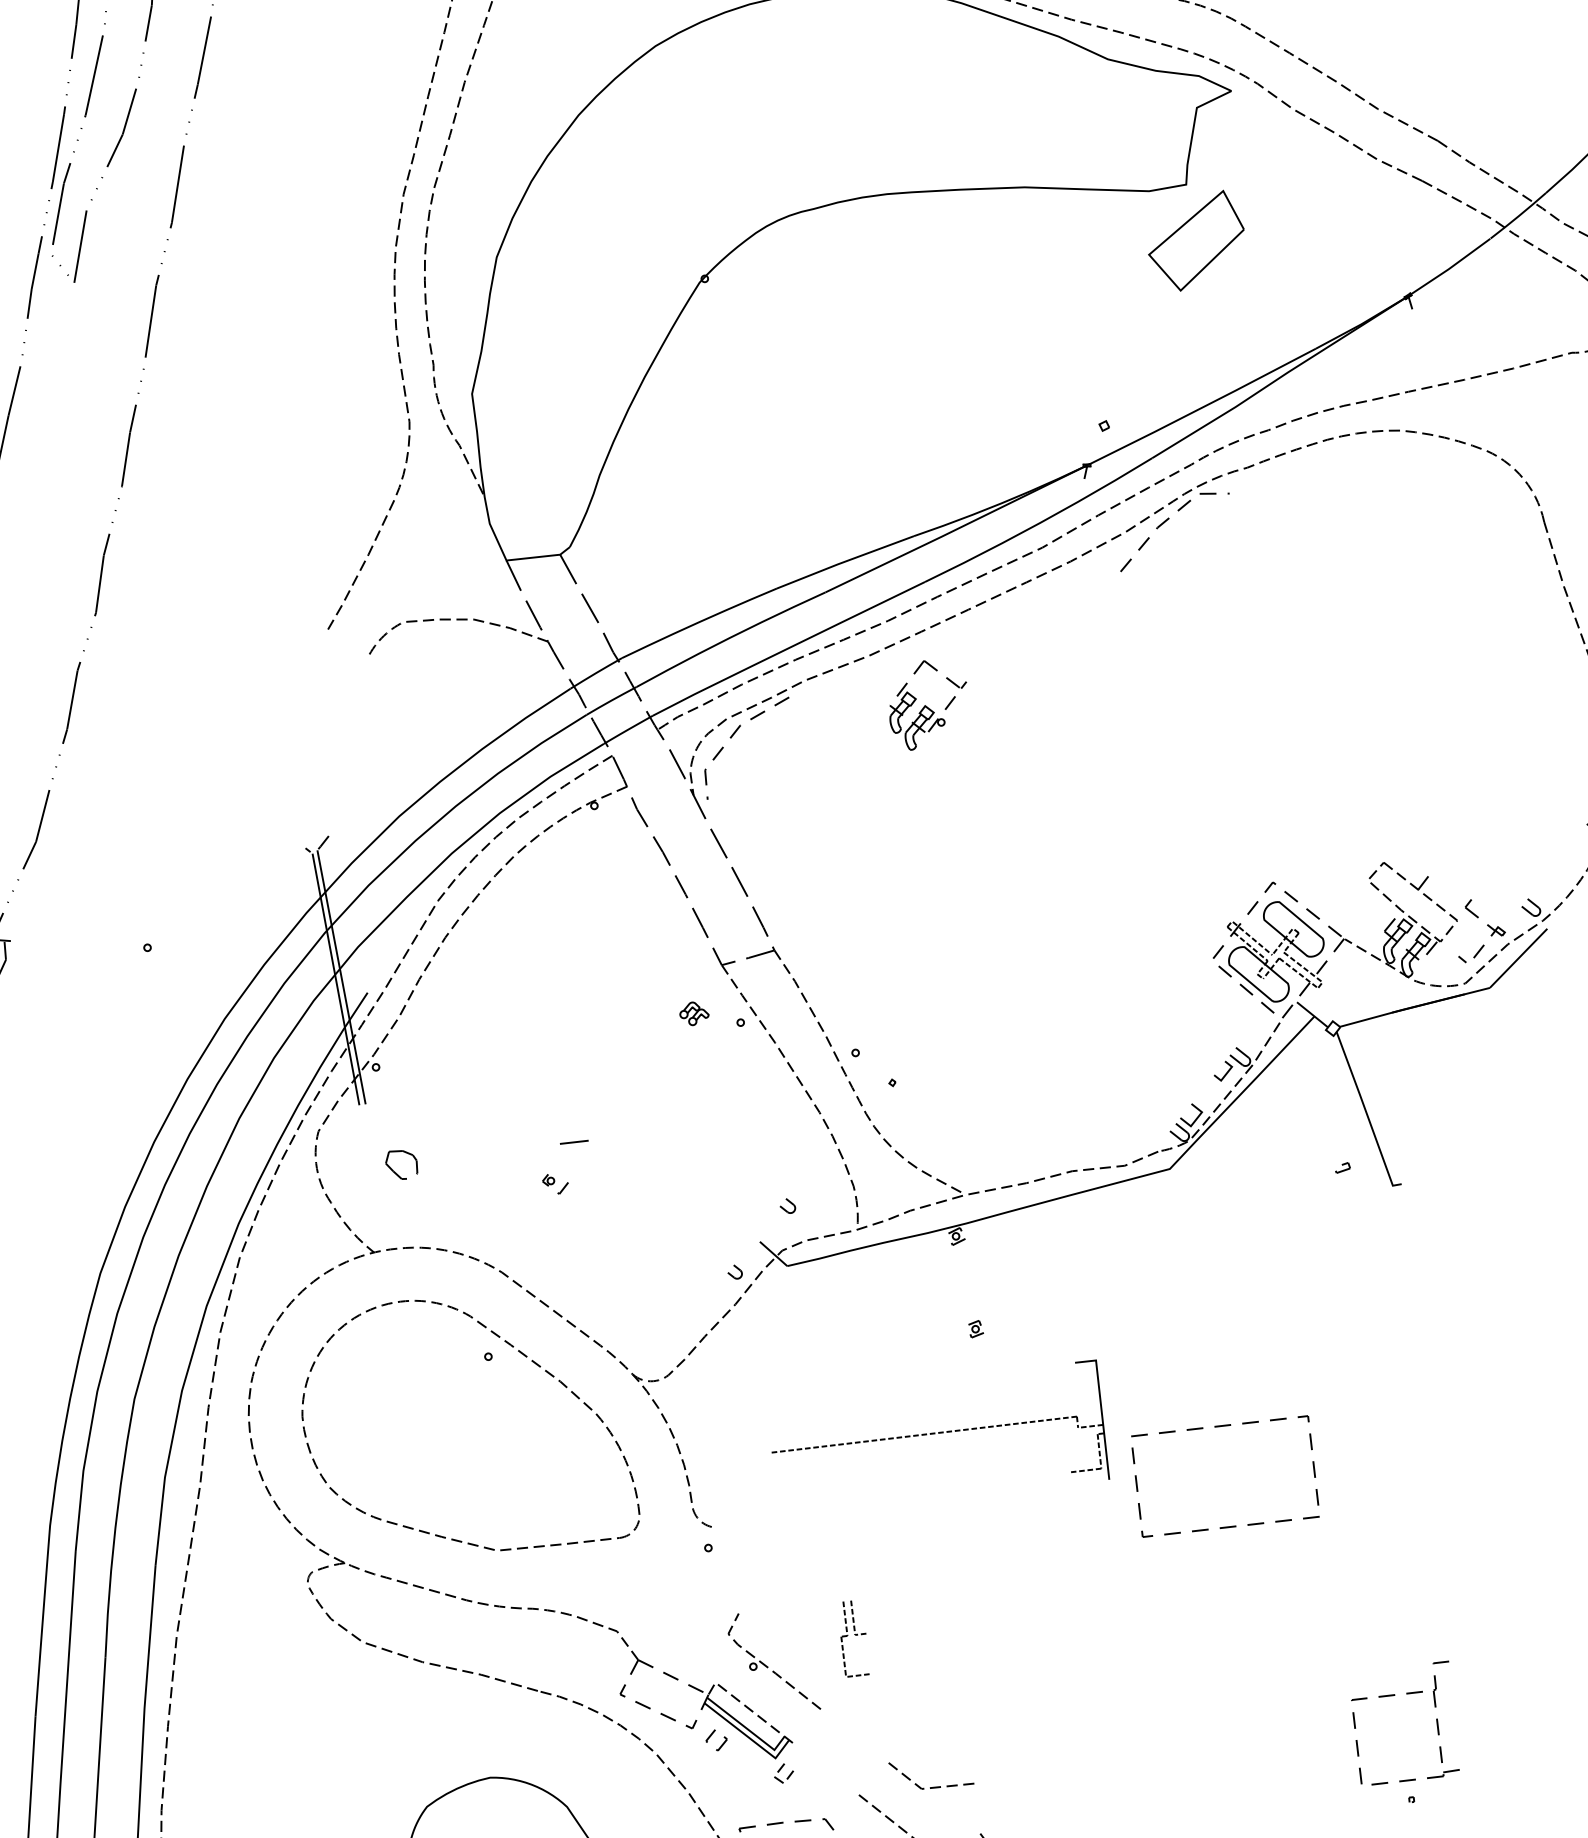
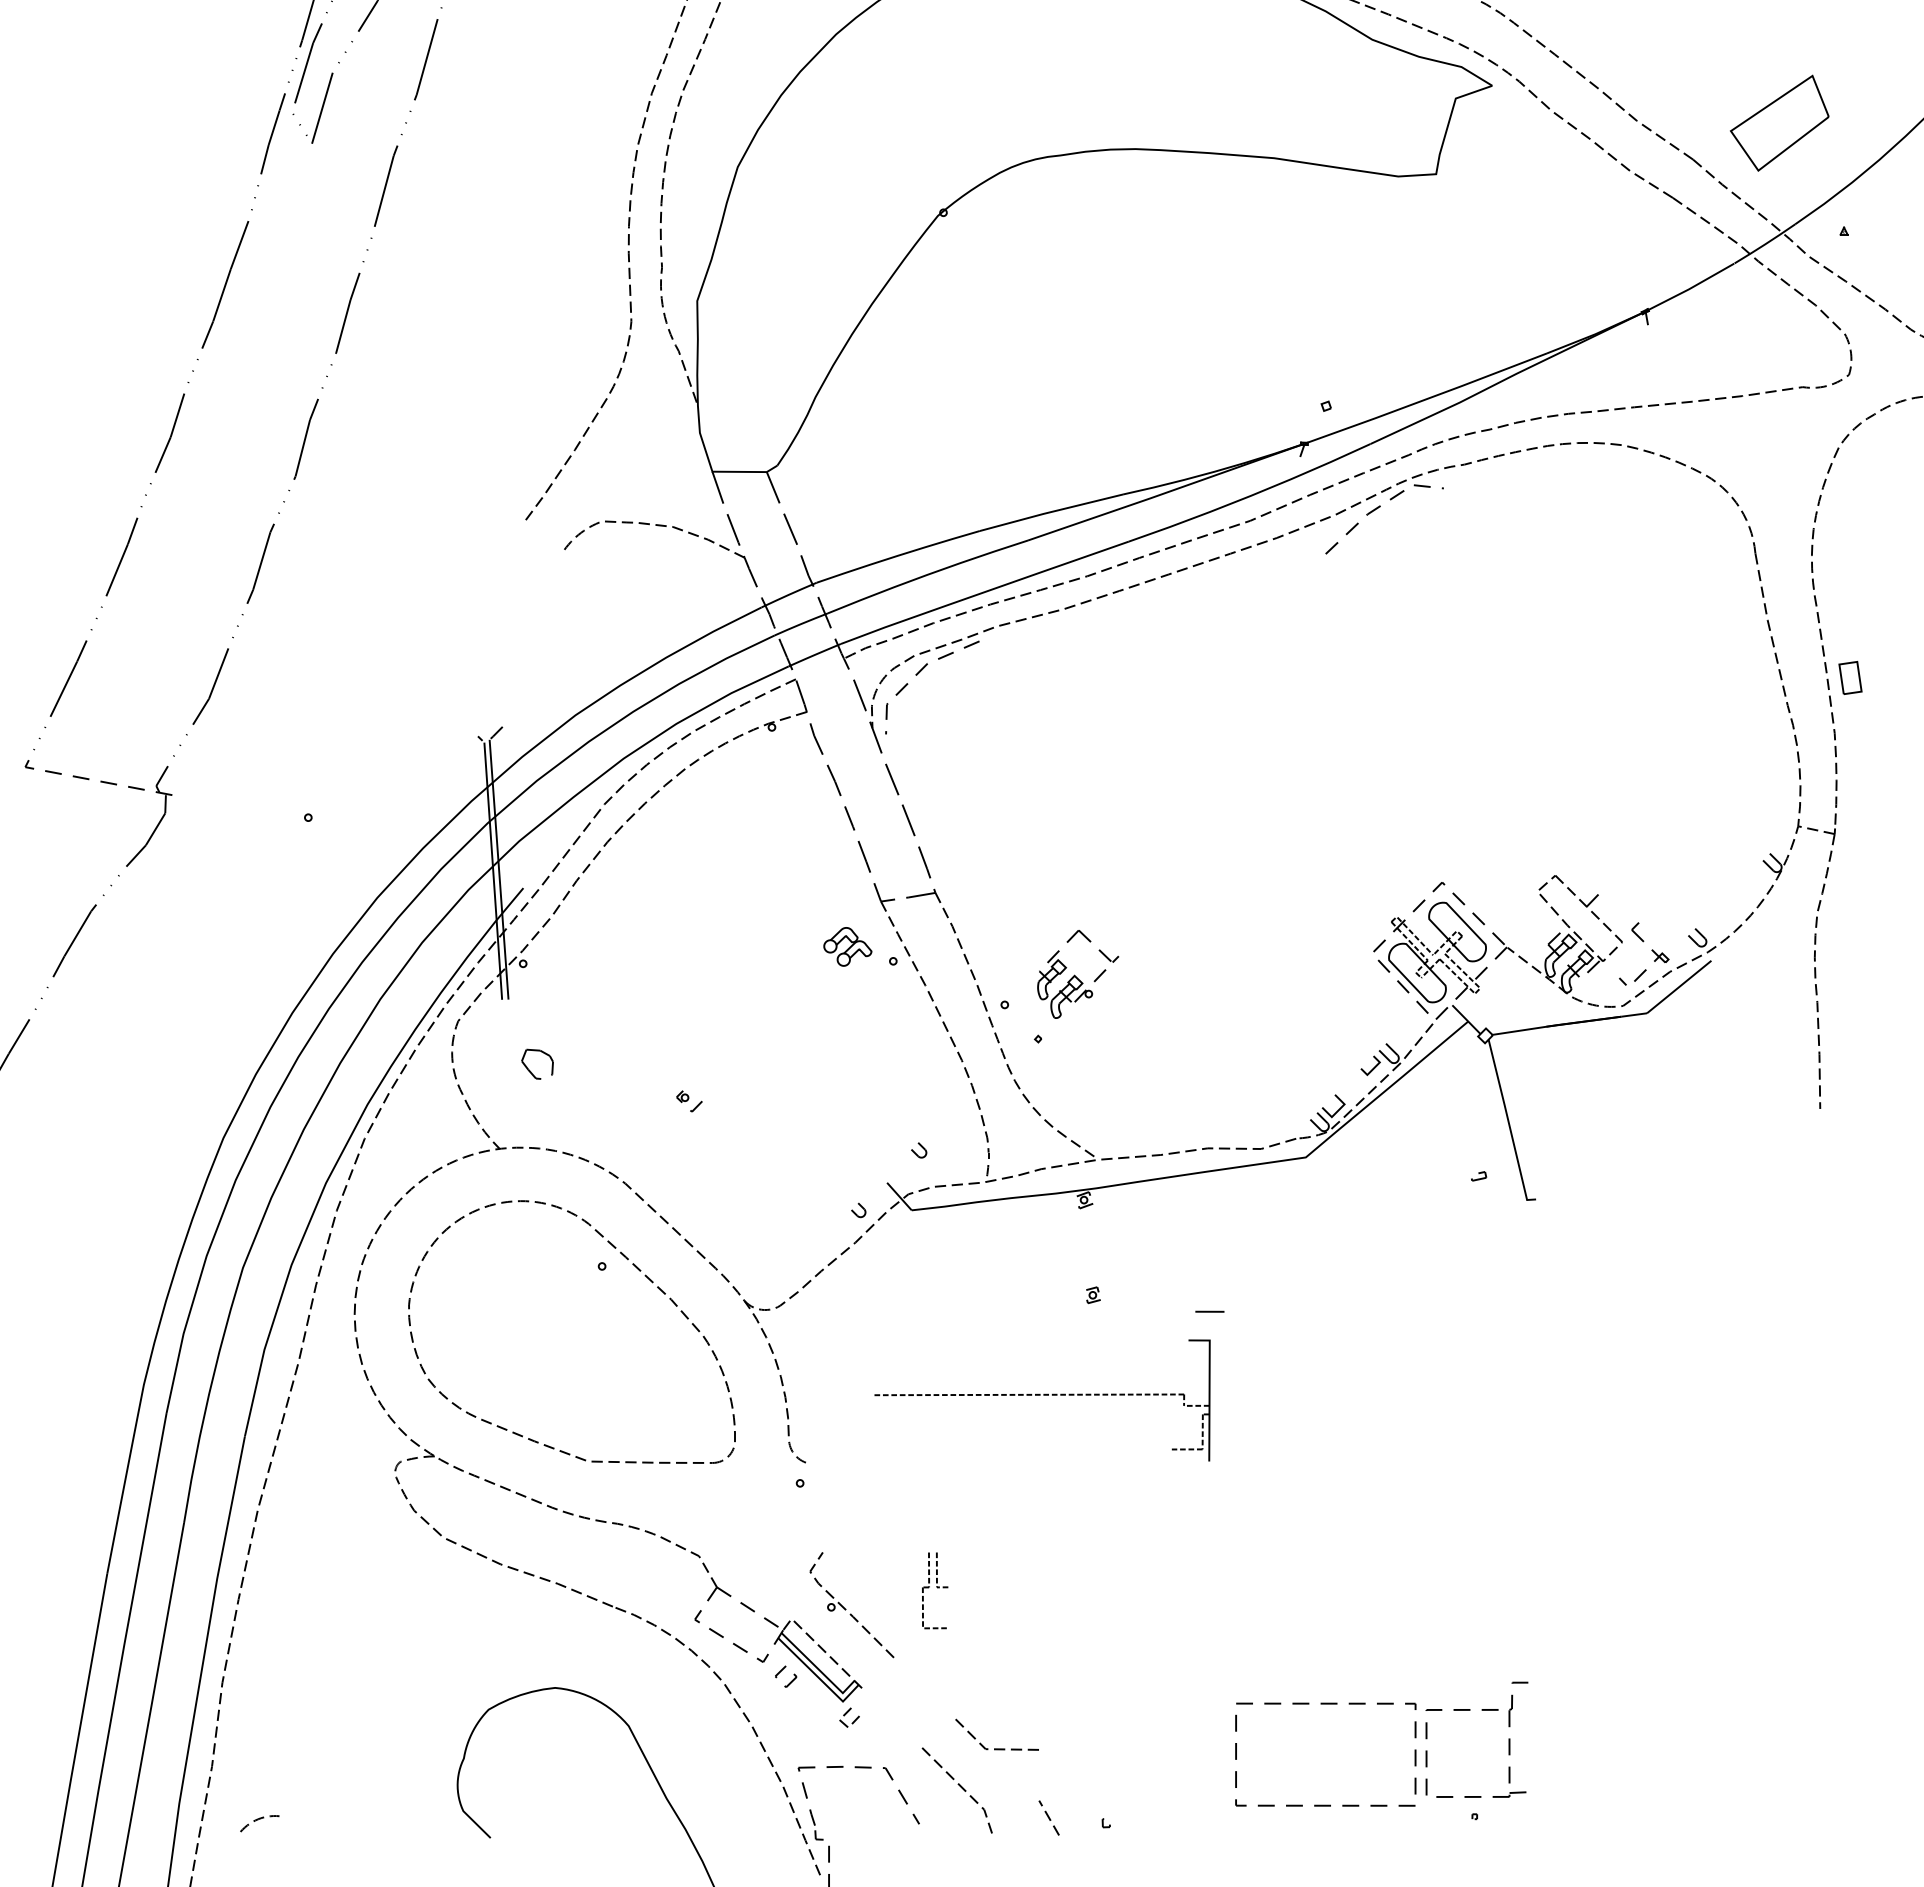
part: (1196, 240) -> (1779, 122), moved
part: (928, 704) -> (1078, 974), moved
part: (693, 1013) -> (847, 946), size x1.67
line: (573, 1142) -> (1209, 1311), moved
part: (1219, 1427) -> (1325, 1704), moved

